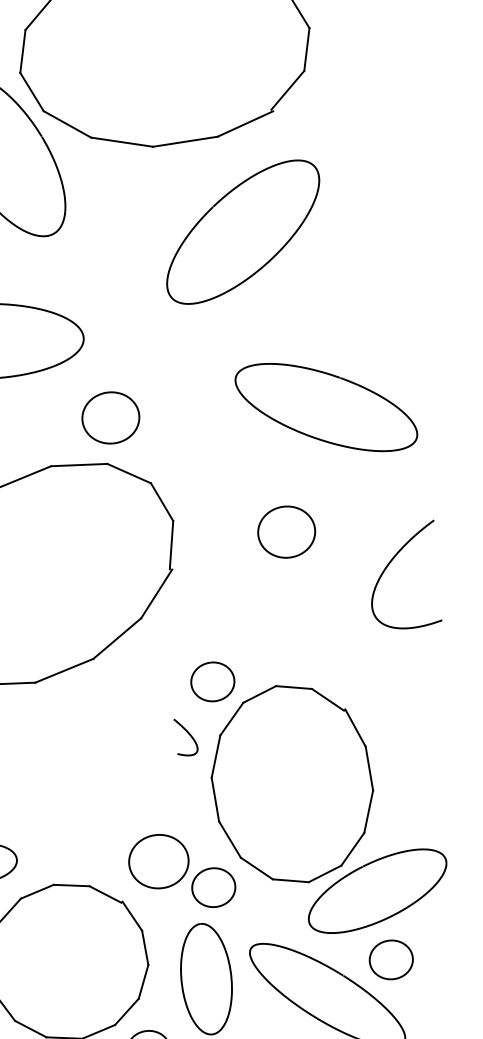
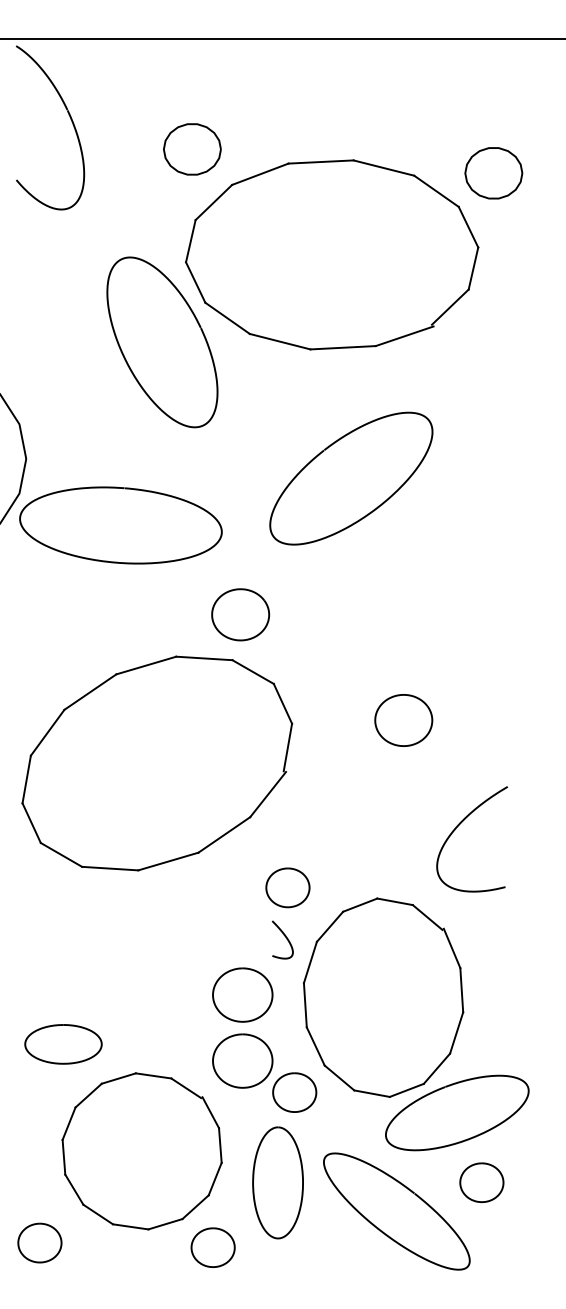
curve: (217, 204) -> (328, 448), moved
curve: (314, 436) -> (441, 654), removed
curve: (279, 508) -> (399, 696), moved
curve: (386, 569) -> (455, 830), moved
part: (212, 681) -> (287, 887), moved
curve: (149, 770) -> (242, 969), added
curve: (389, 941) -> (481, 1164), moved

